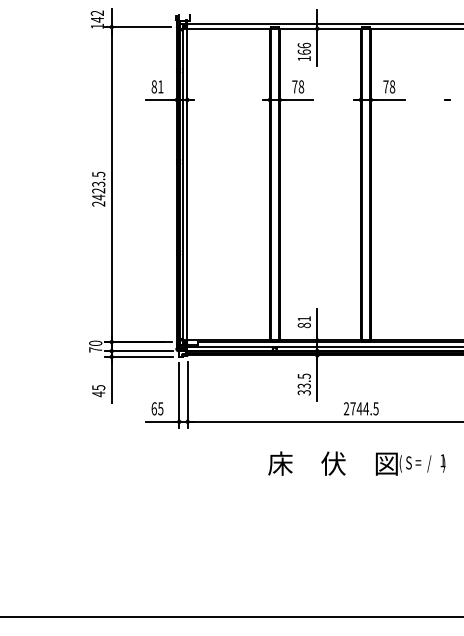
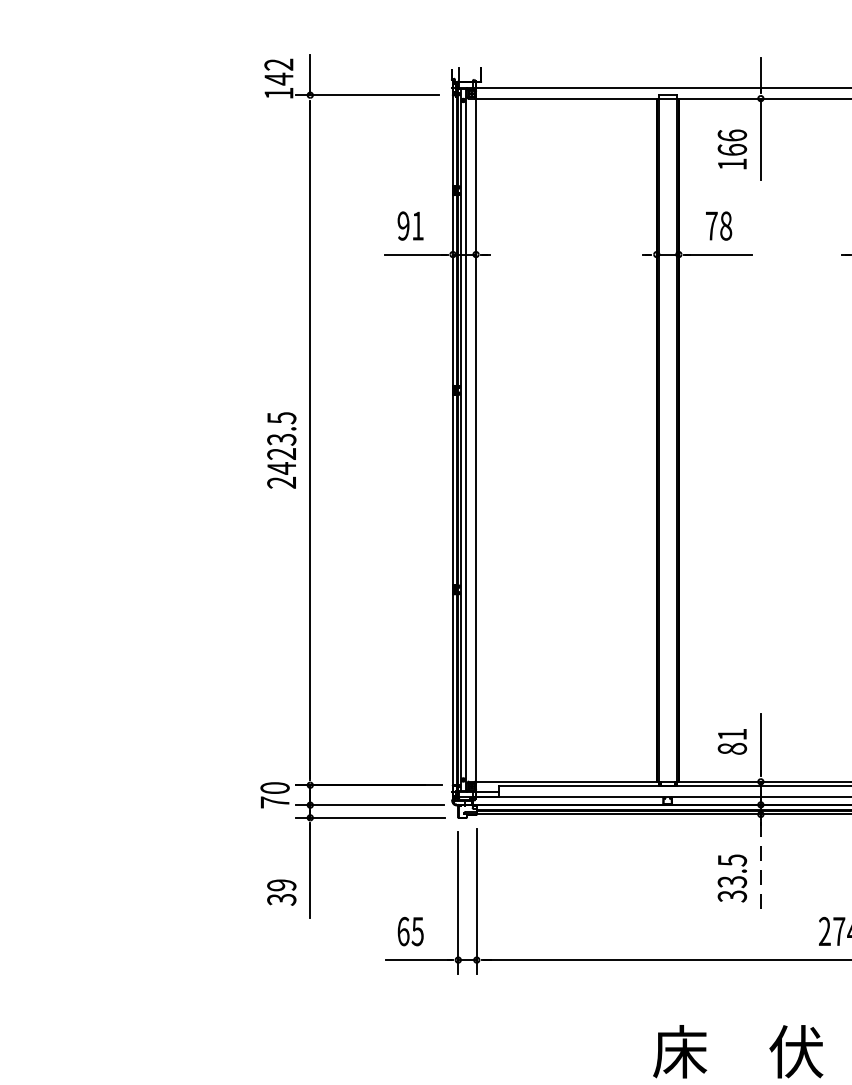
text: (153, 86) -> (401, 225), 81 -> 91
line: (317, 380) -> (761, 869), solid -> dashed
text: (98, 391) -> (281, 893), 45 -> 39

